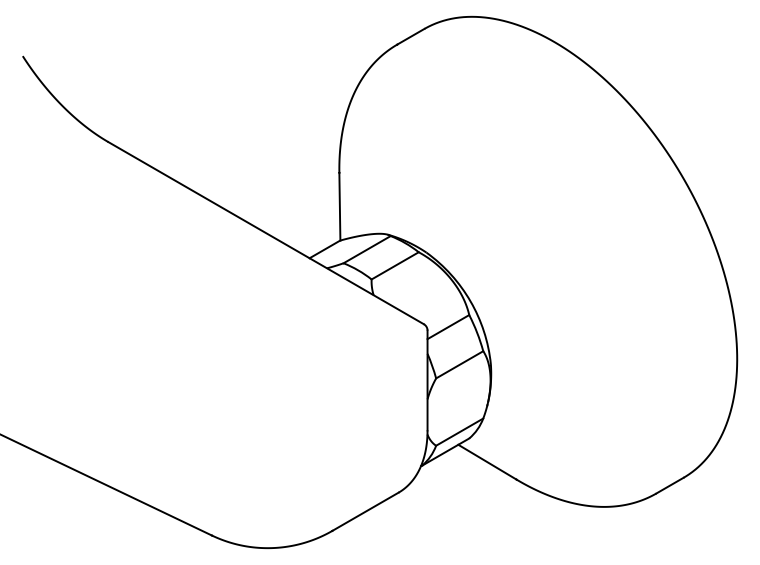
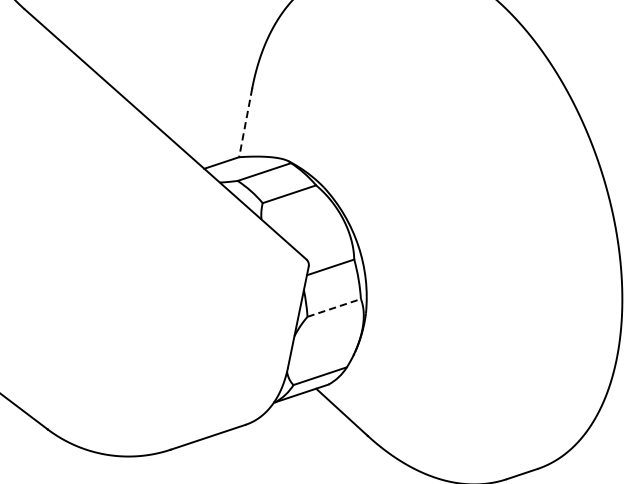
line: (339, 206) -> (245, 122), solid -> dashed
line: (460, 364) -> (335, 307), solid -> dashed

